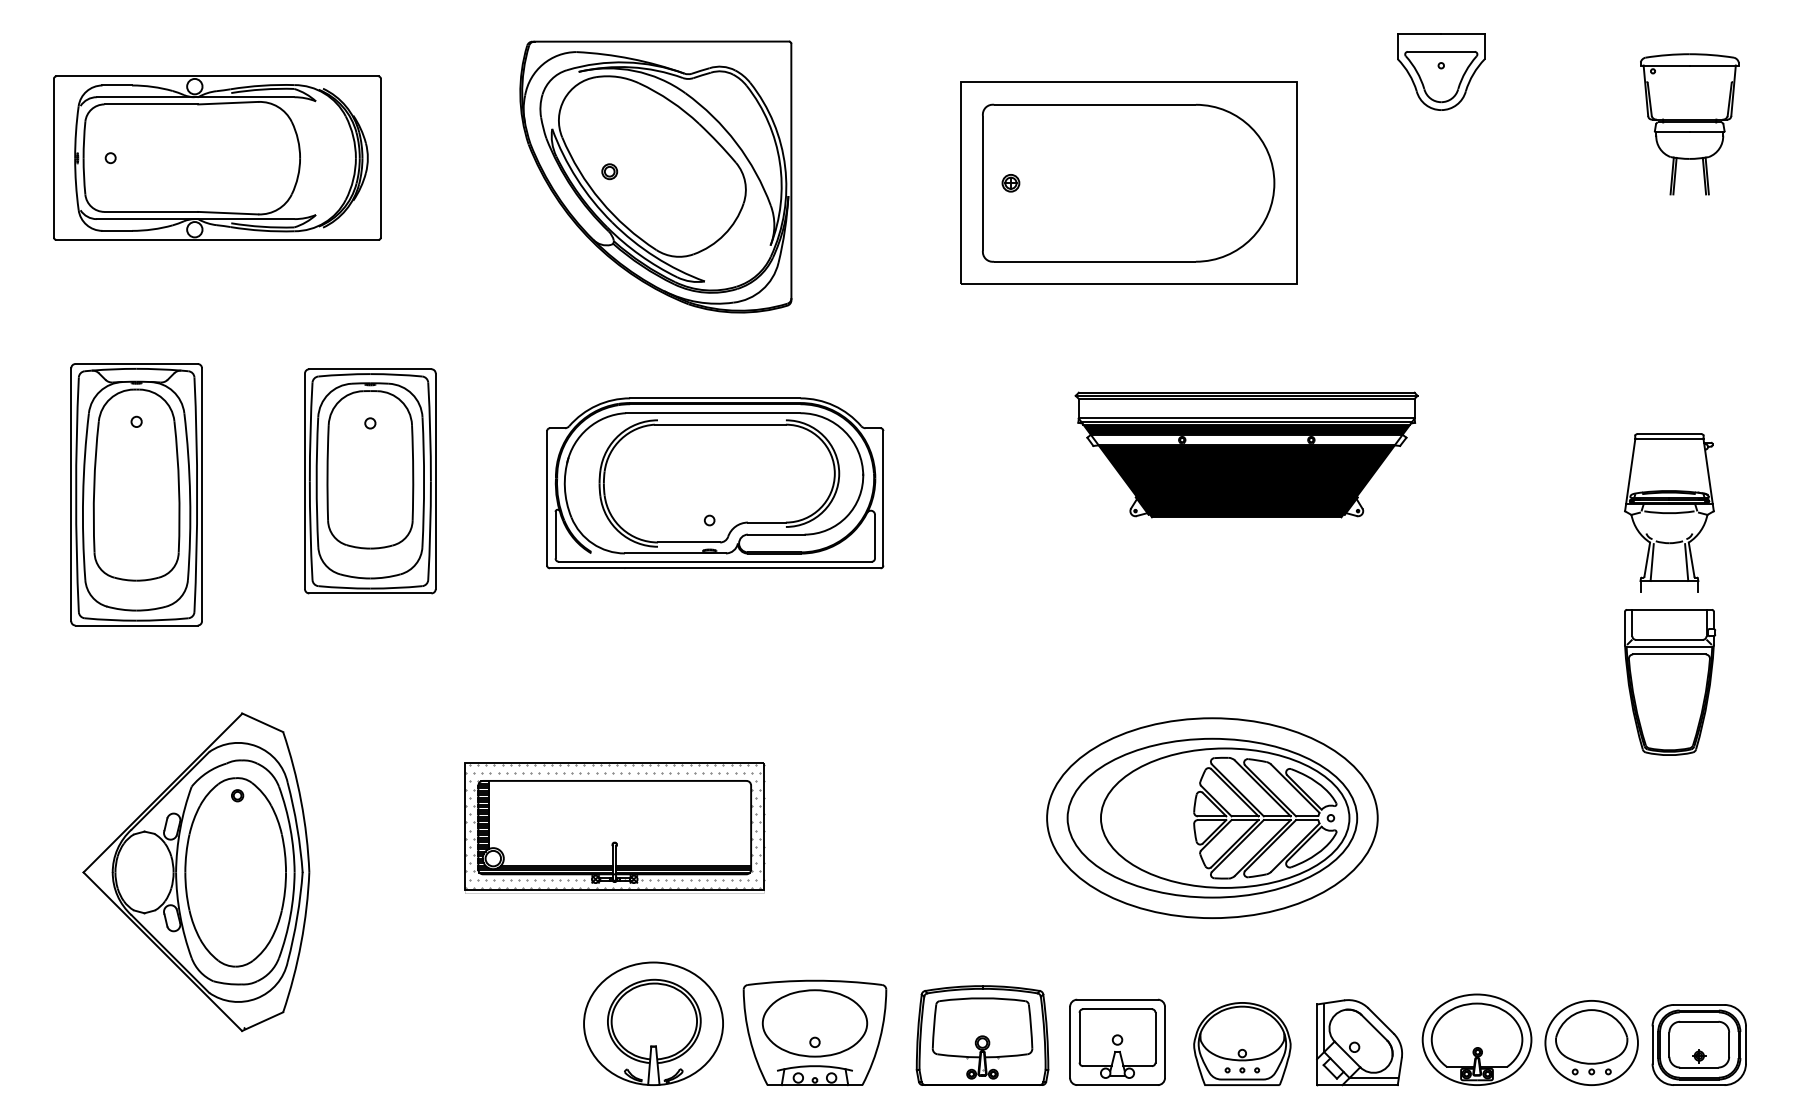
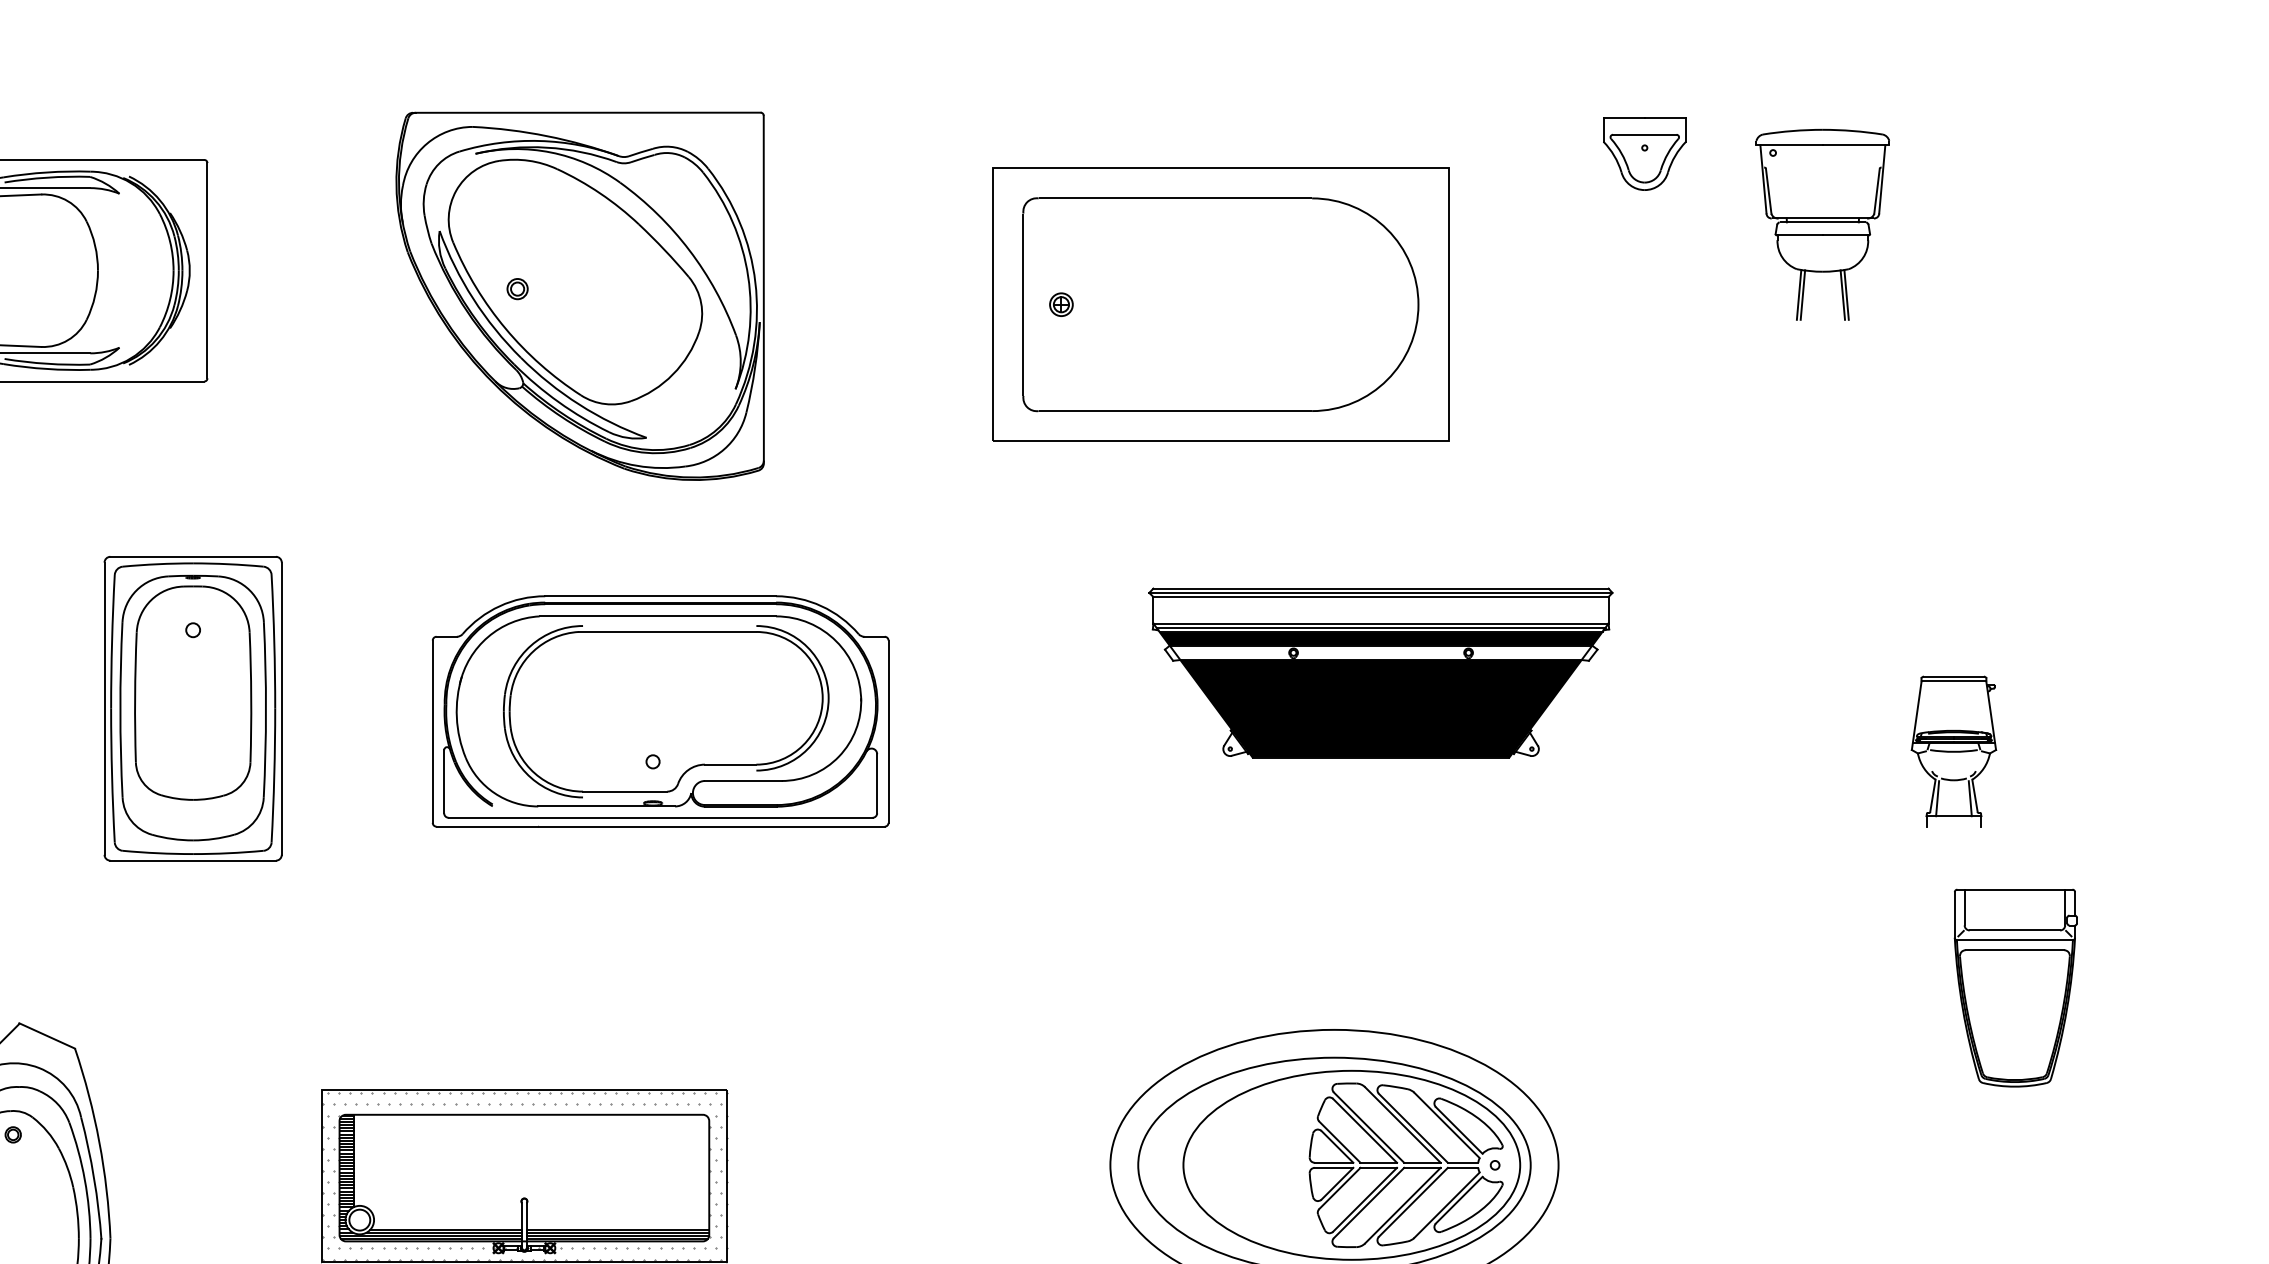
part: (1441, 71) -> (1644, 153), size x0.7
part: (1689, 124) -> (1822, 225), moved
part: (1669, 512) -> (1954, 750), size x0.7
part: (1670, 682) -> (2016, 988), moved

